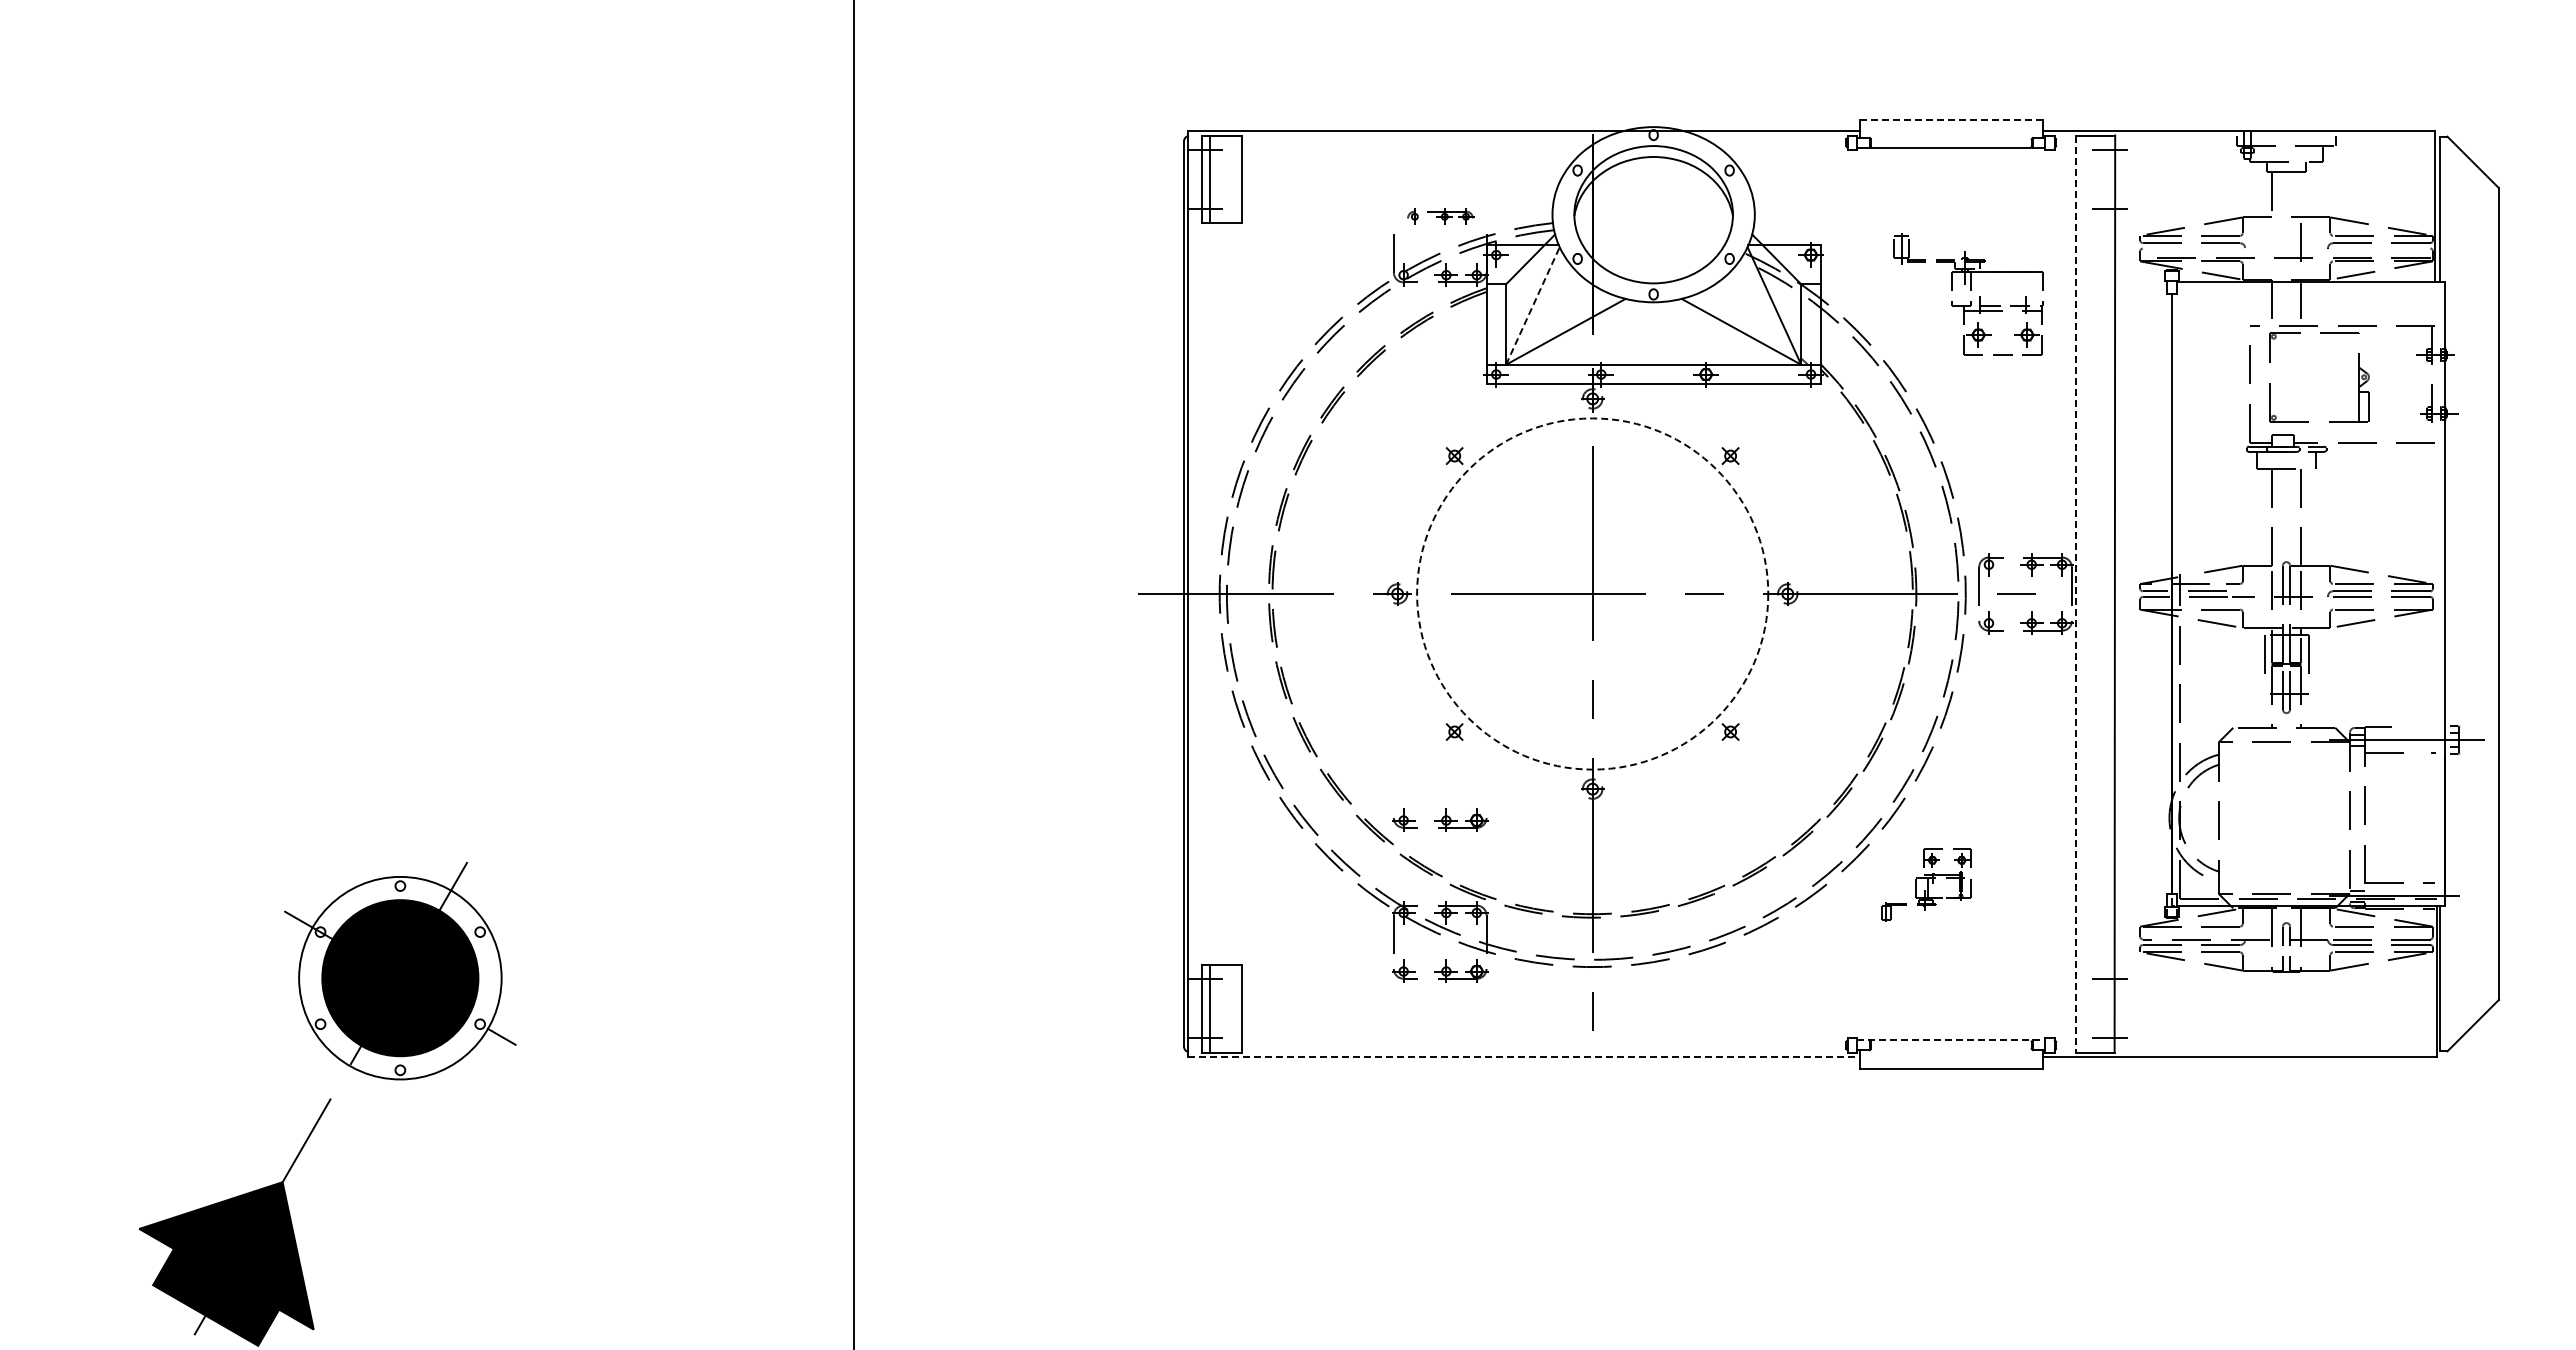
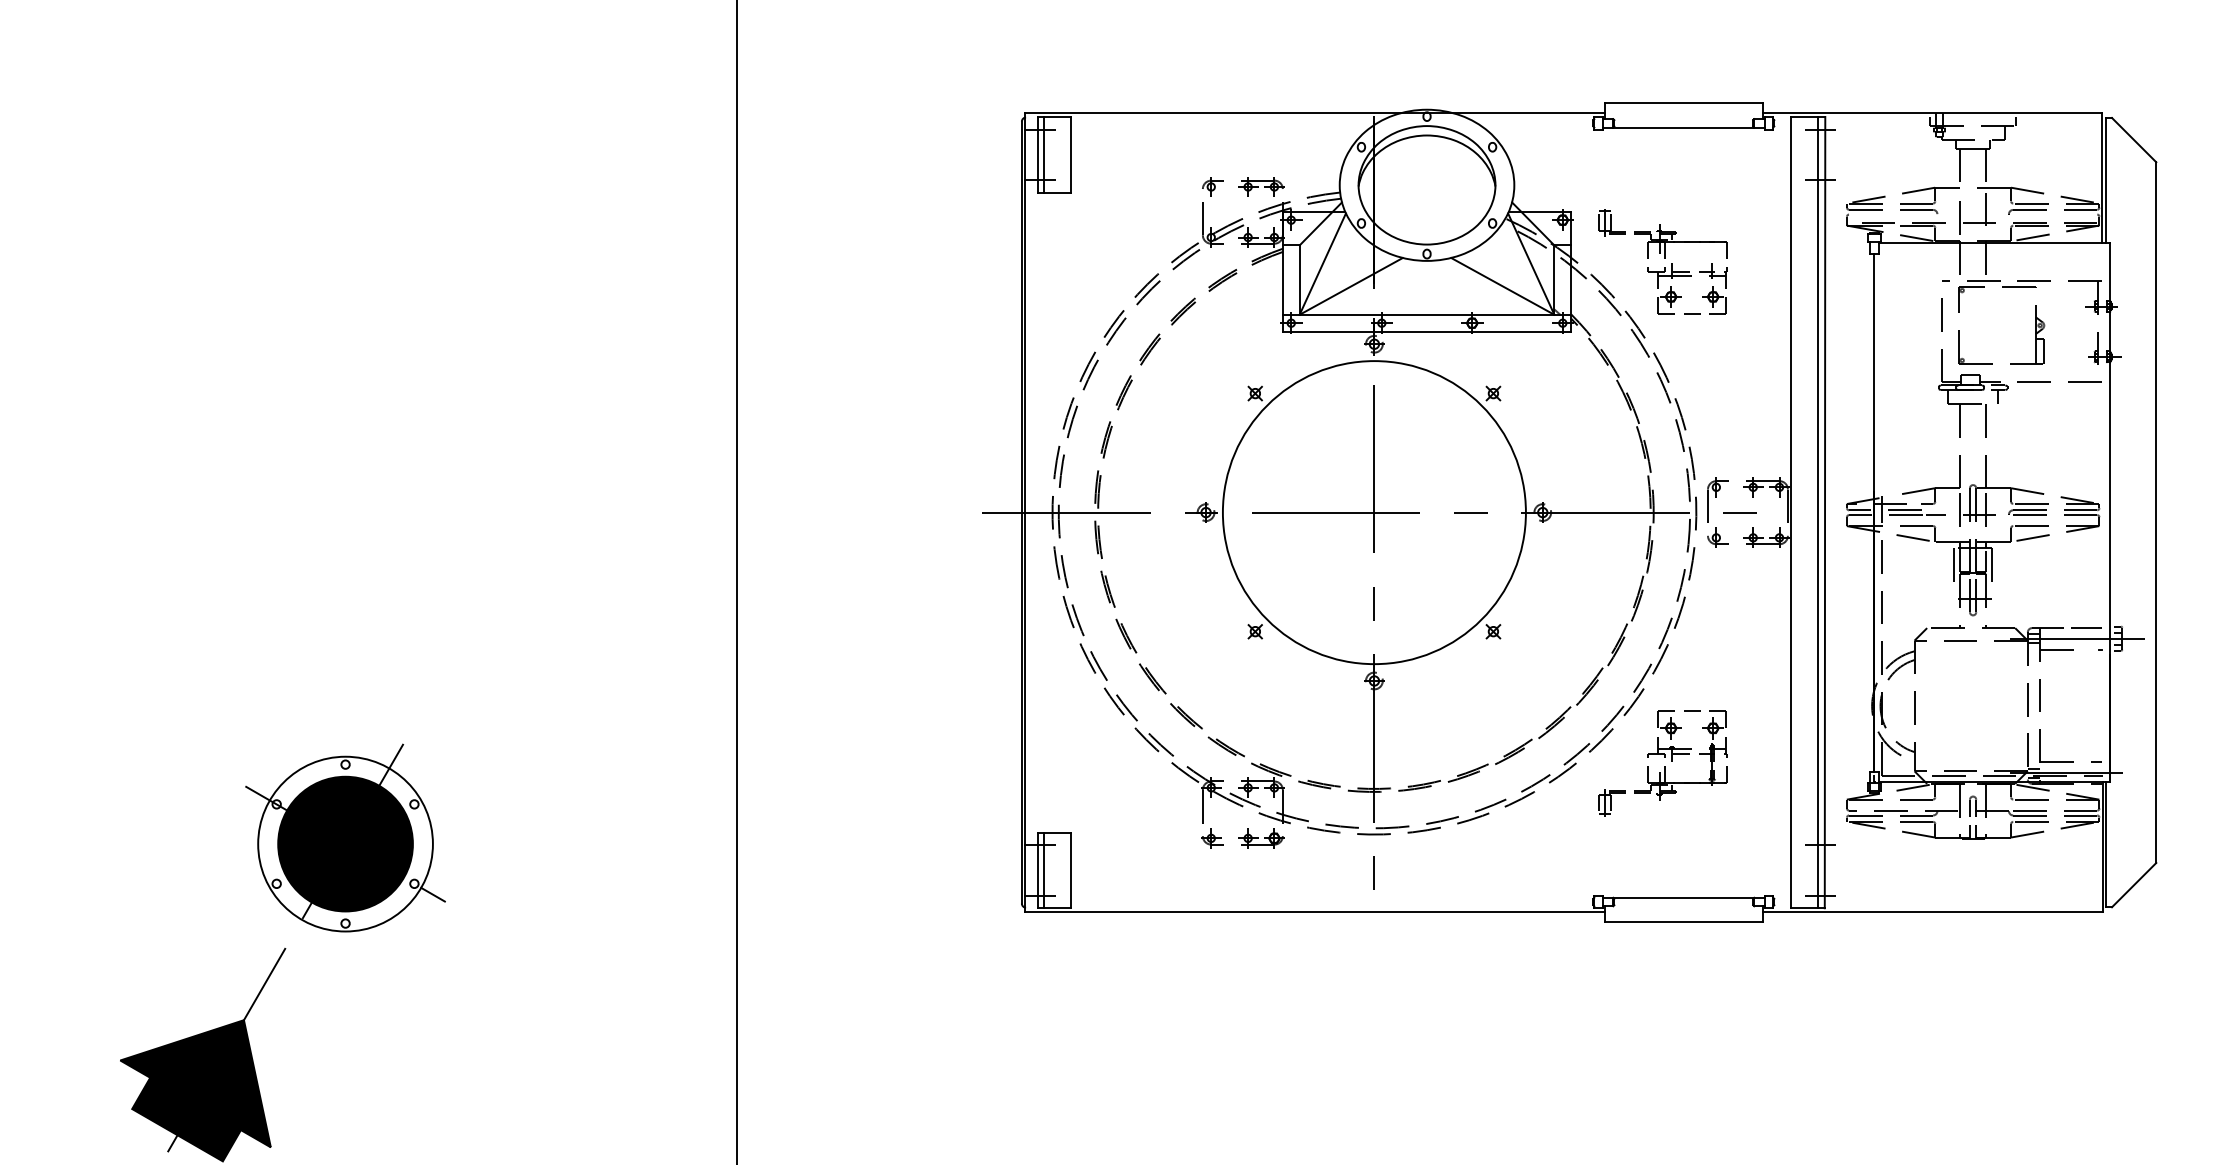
line: (1951, 119) -> (1684, 103), dashed -> solid
line: (2301, 194) -> (1986, 167), added
part: (1440, 216) -> (1243, 186), size x1.43
line: (2271, 253) -> (1960, 218), added
part: (1968, 294) -> (1662, 261), moved
line: (1532, 306) -> (1322, 264), dashed -> solid
circle: (1592, 593) -> (1374, 512), dashed -> solid
line: (2107, 593) -> (1818, 512), added
line: (2075, 594) -> (1791, 513), dashed -> solid
line: (2417, 726) -> (2086, 626), added
part: (1440, 819) -> (1243, 707), removed
part: (1926, 884) -> (1662, 763), size x1.67
line: (1951, 1040) -> (1684, 897), dashed -> solid
line: (1523, 1057) -> (1314, 912), dashed -> solid

